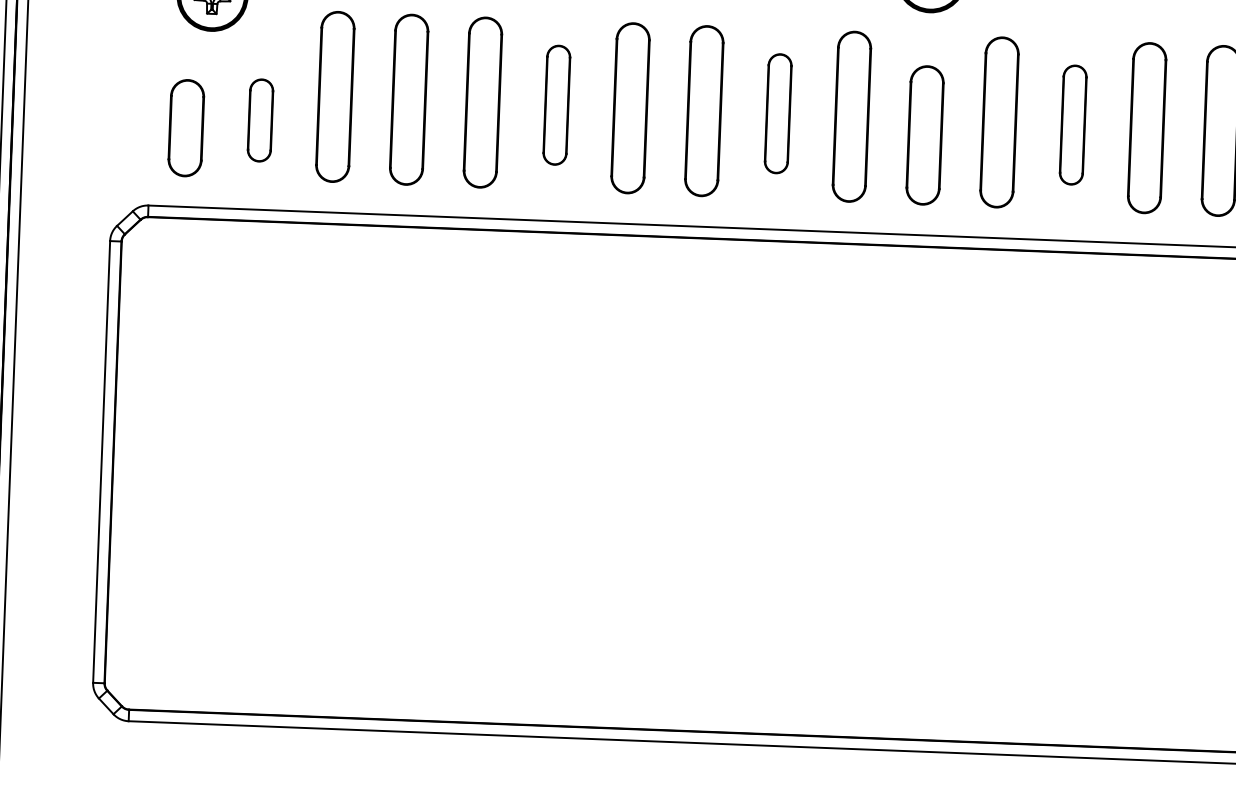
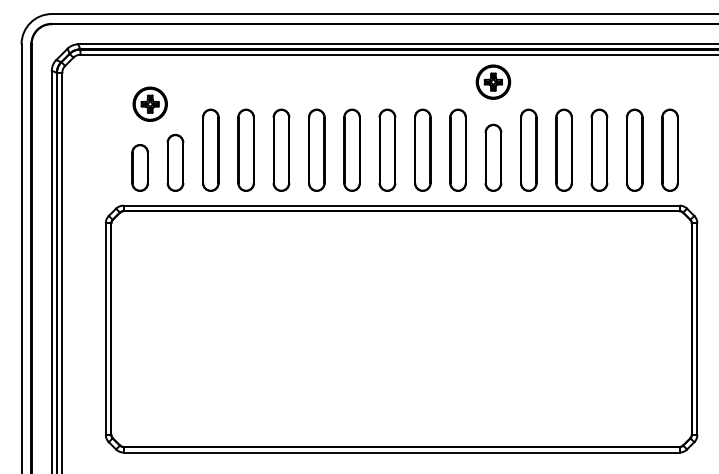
part: (556, 103) -> (316, 149), size x1.43
part: (777, 112) -> (422, 149), size x1.43
part: (260, 119) -> (175, 162), size x1.43
part: (1072, 123) -> (563, 149), size x1.43

